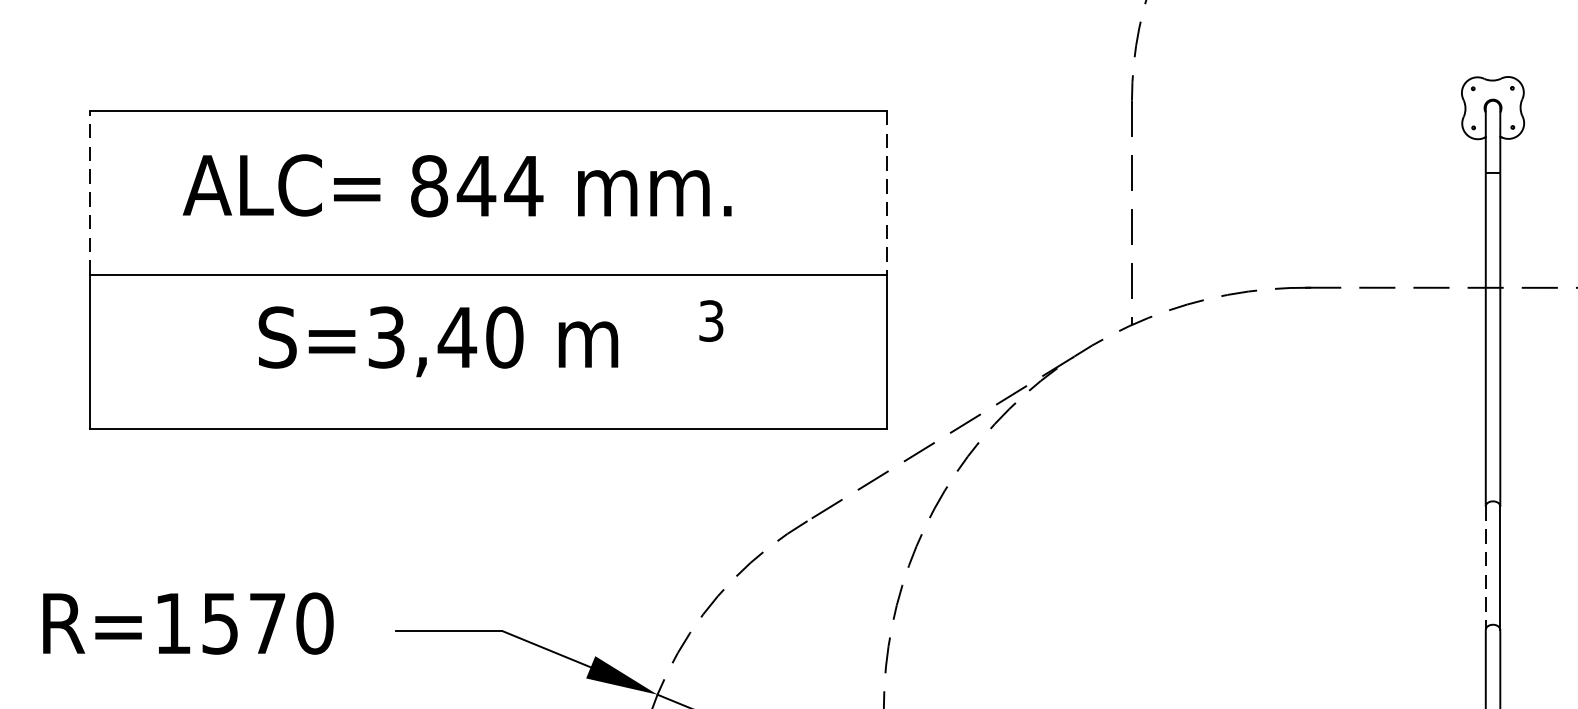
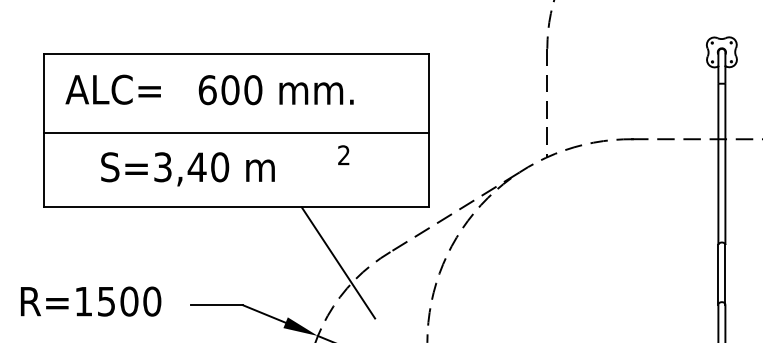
text: (280, 184) -> (112, 89), moved
text: (476, 186) -> (230, 90), 844 -> 600
line: (89, 193) -> (43, 93), dashed -> solid
line: (886, 193) -> (428, 93), dashed -> solid
text: (710, 321) -> (343, 155), 3 -> 2
text: (437, 342) -> (187, 169), moved
line: (700, 542) -> (338, 262), added
line: (1486, 567) -> (718, 274), dashed -> solid
text: (267, 623) -> (129, 301), R=1570 -> R=1500

